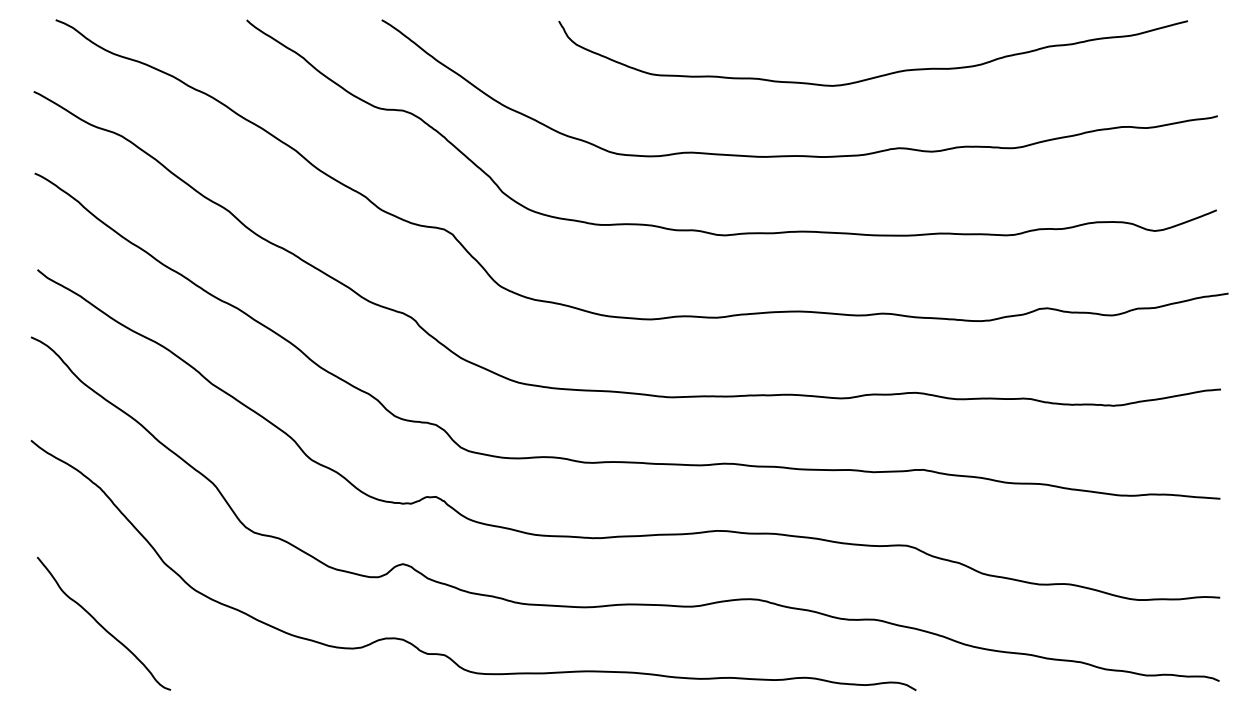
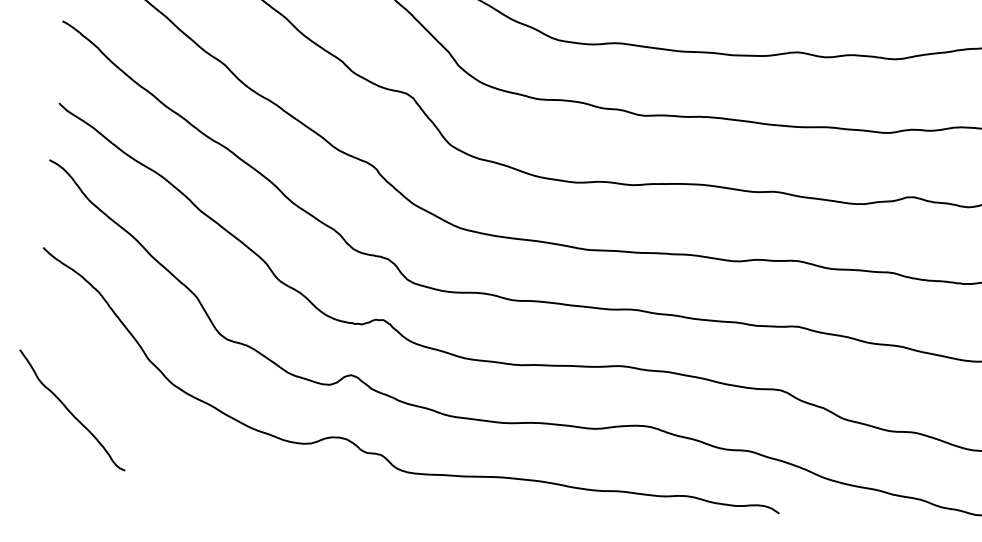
curve: (102, 625) -> (71, 411), moved

